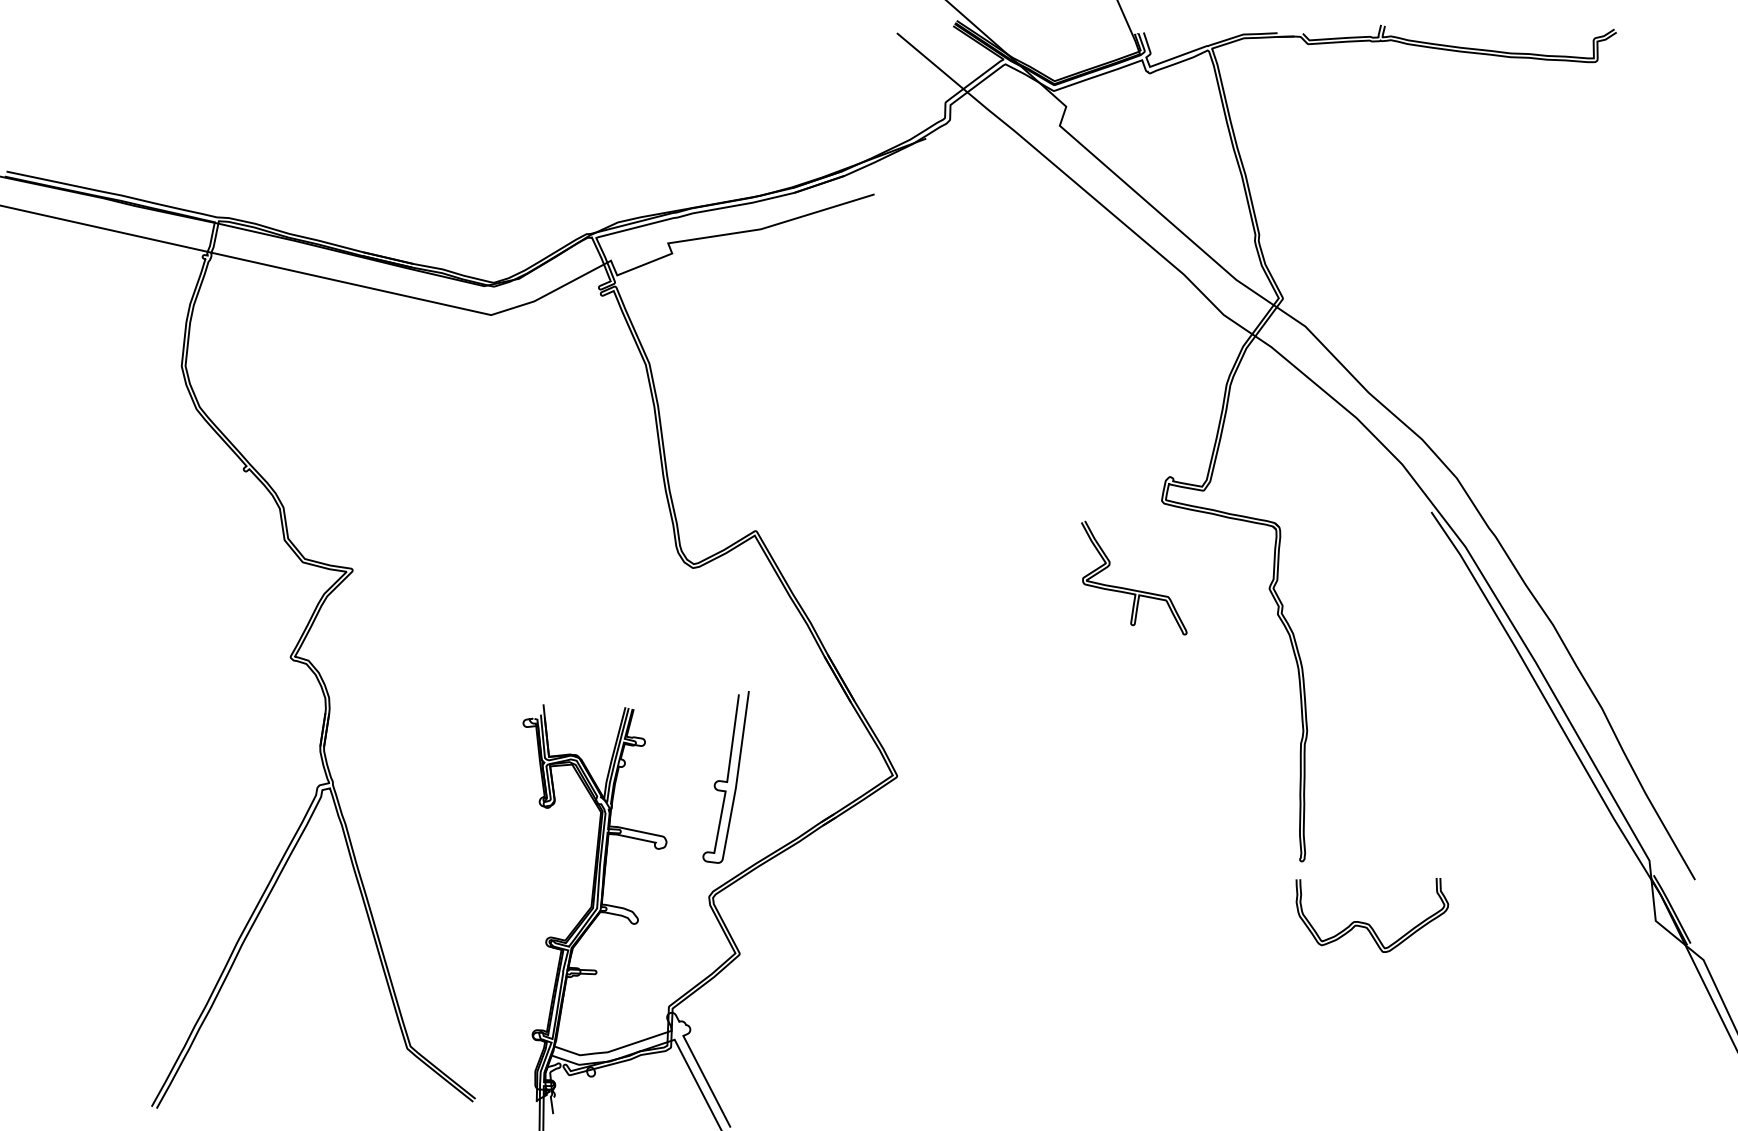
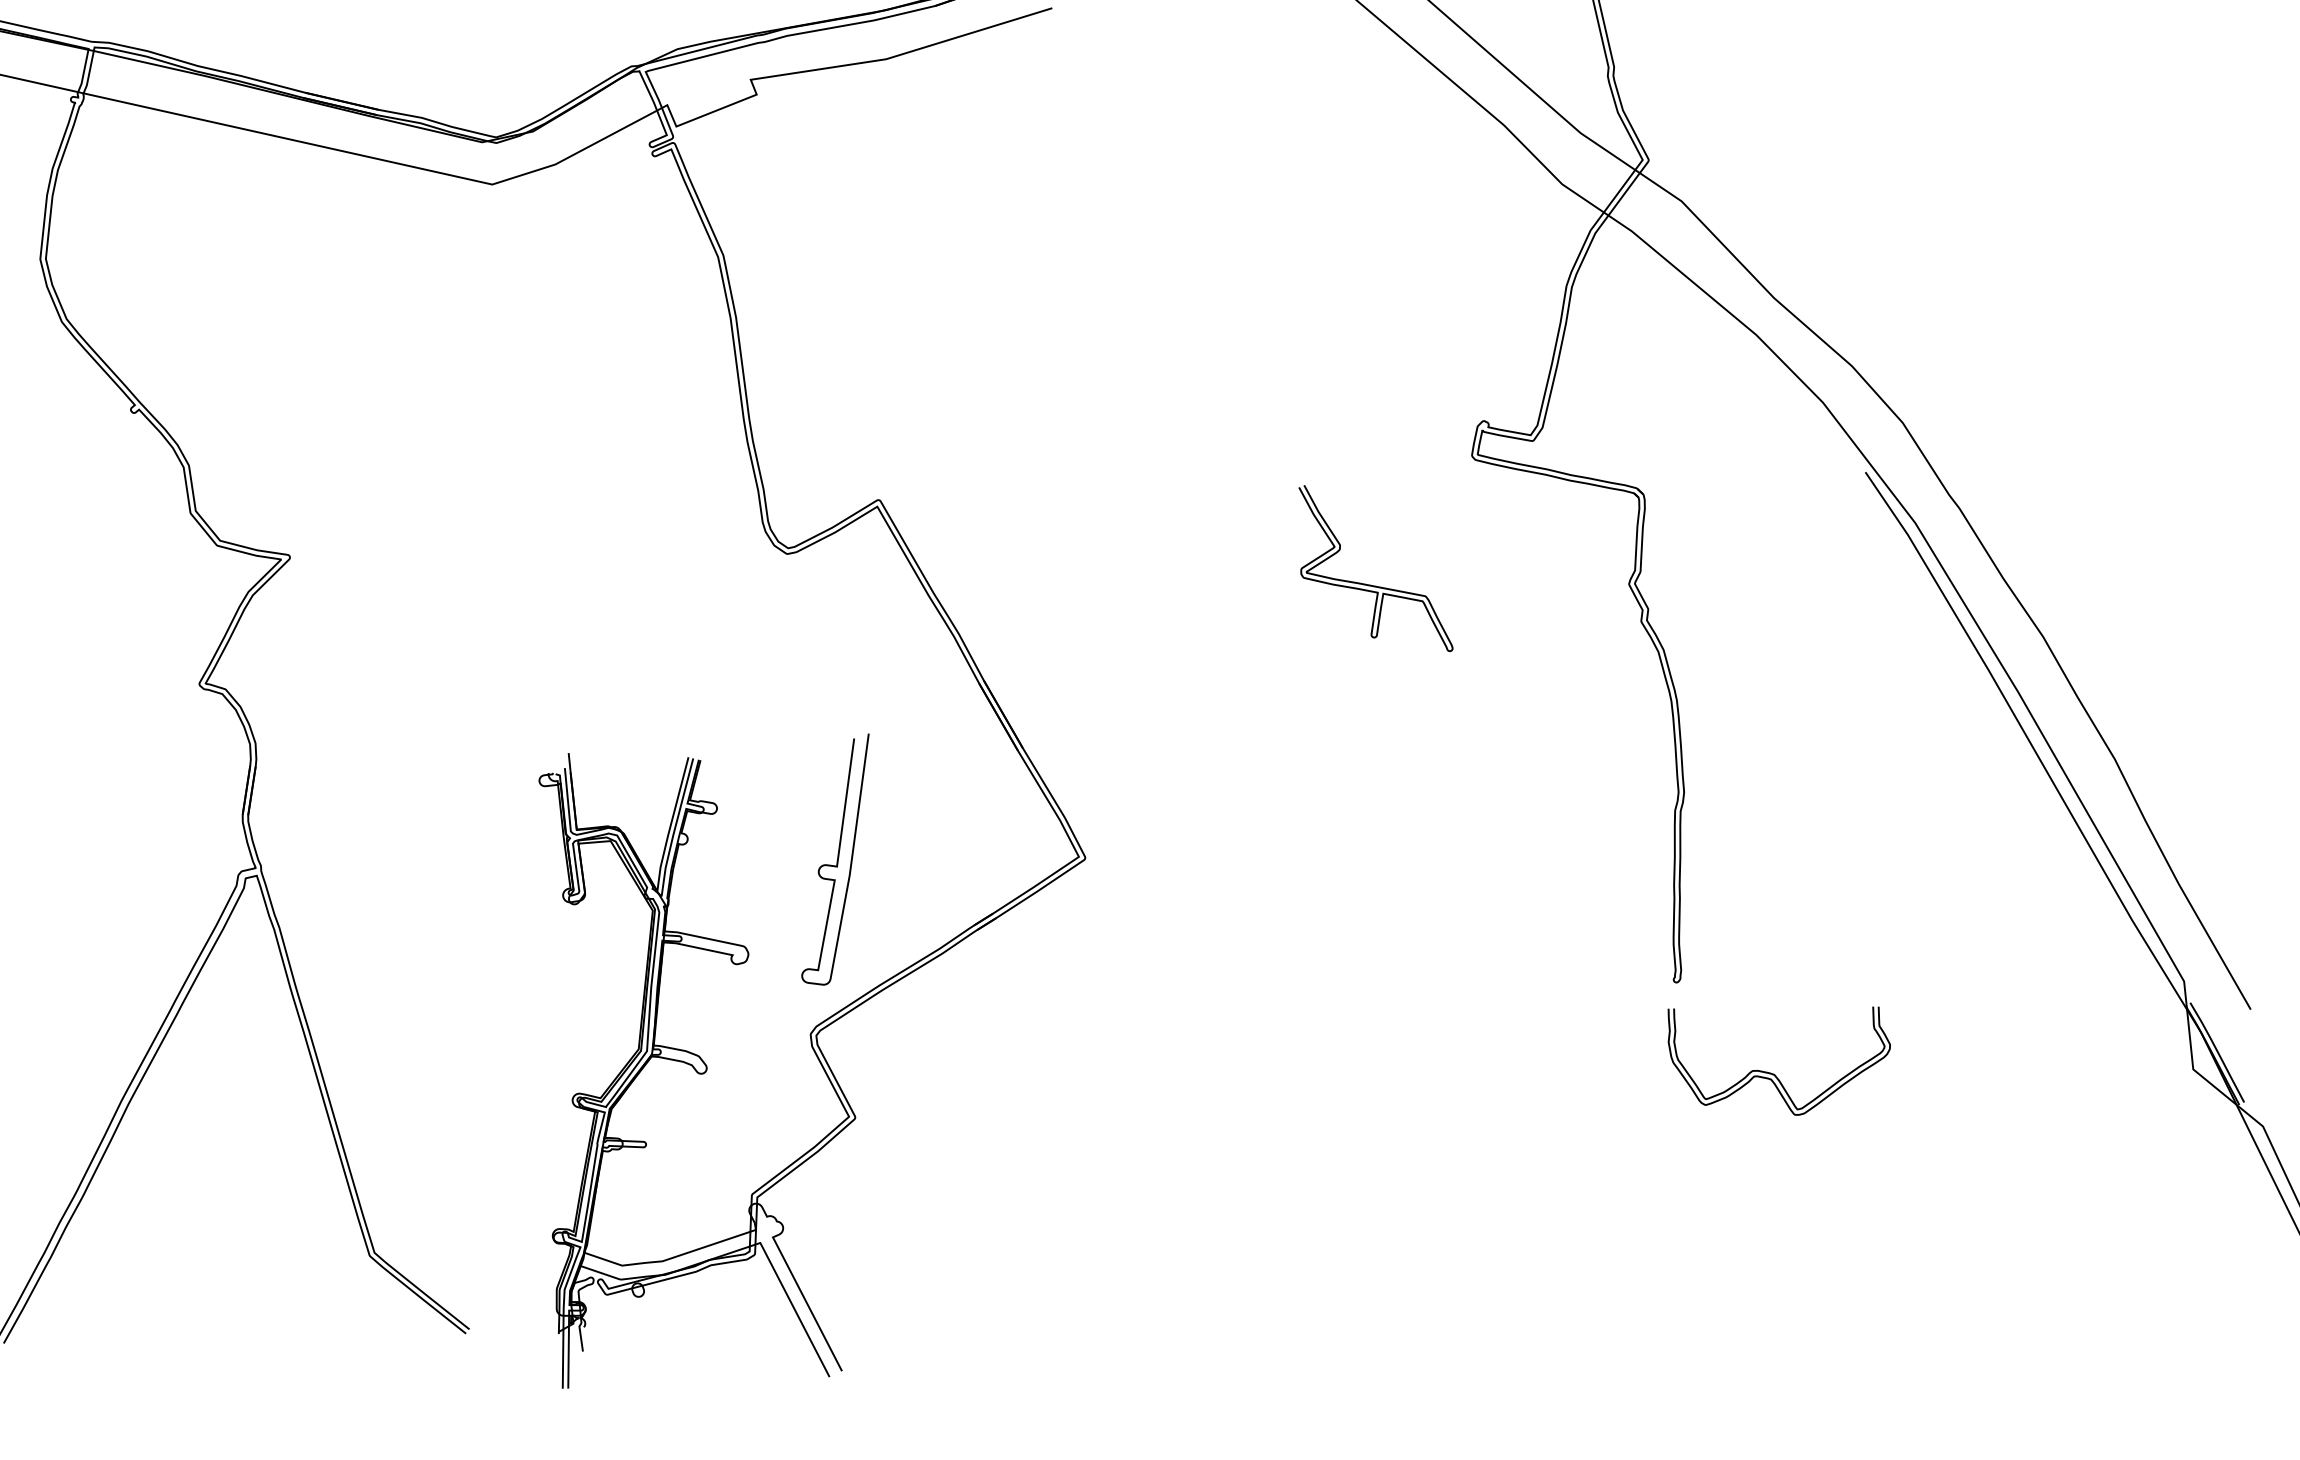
part: (1130, 588) -> (1370, 583), moved

